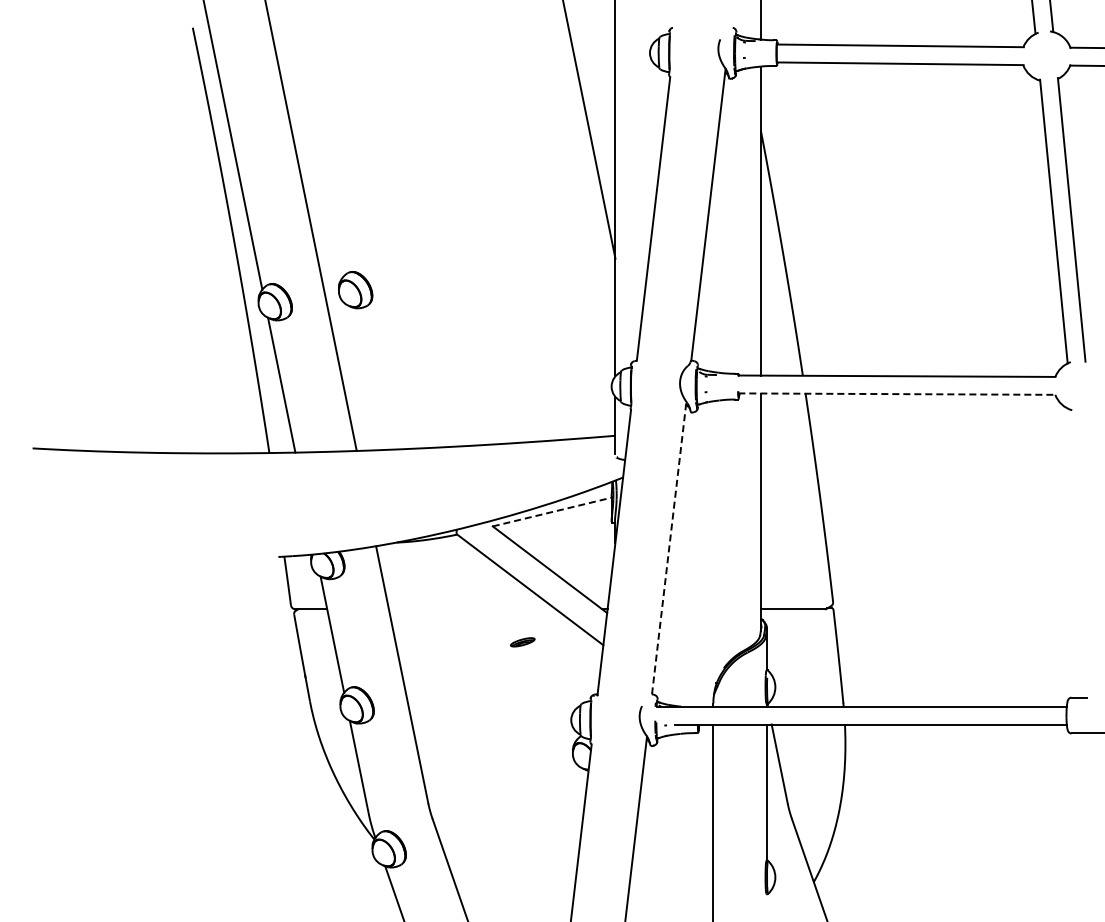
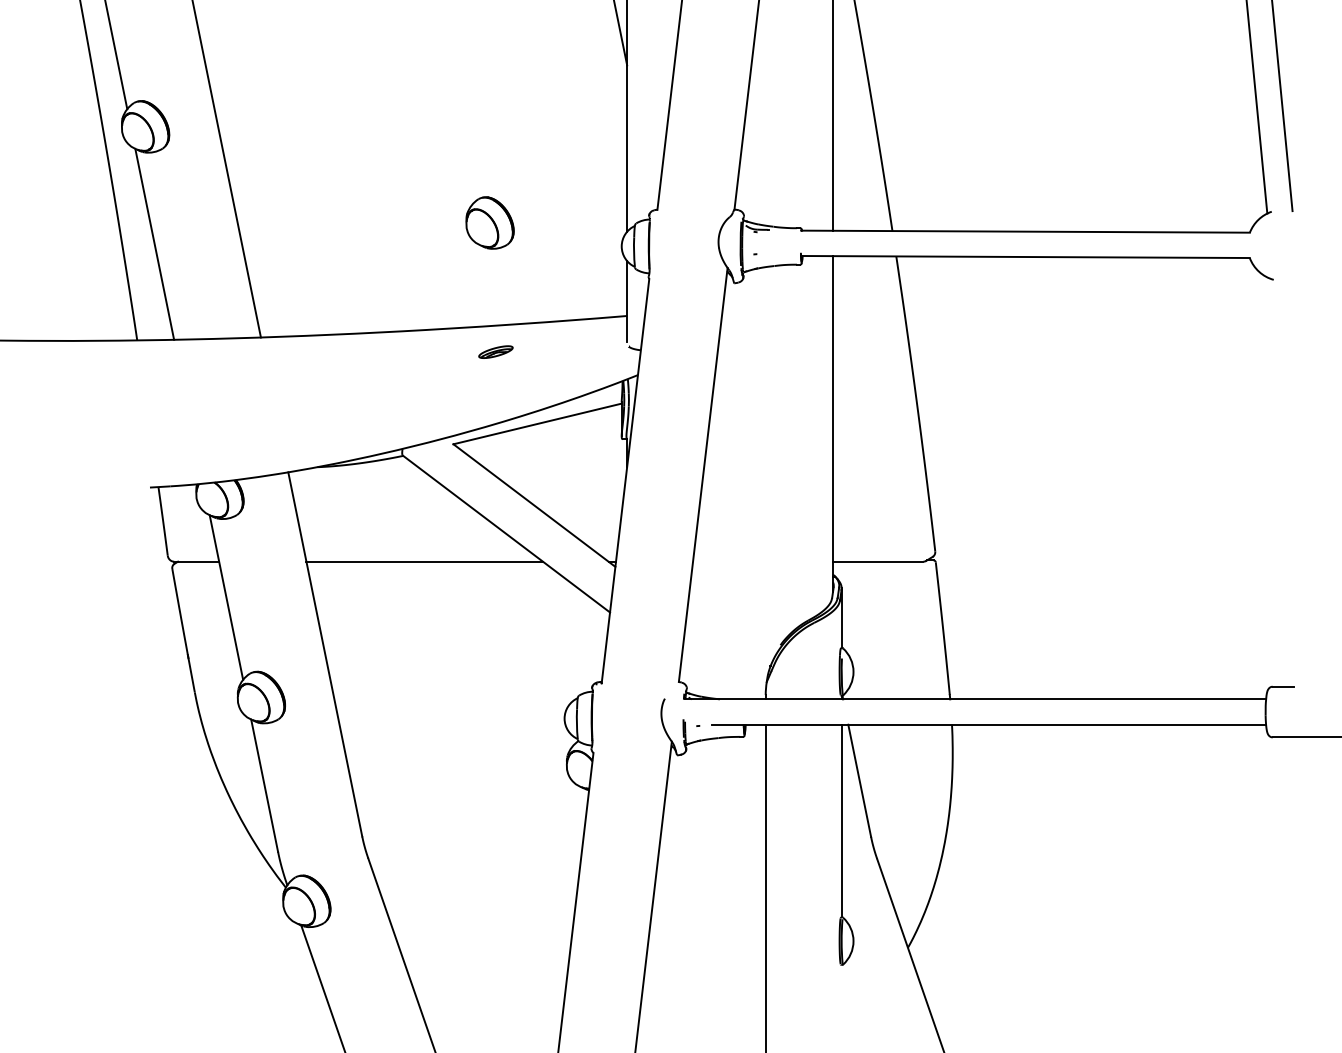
part: (355, 290) -> (489, 223), moved
line: (897, 394) -> (1026, 257), dashed -> solid
line: (552, 511) -> (538, 423), dashed -> solid
line: (669, 547) -> (703, 474), dashed -> solid
line: (472, 609) -> (424, 561), added
part: (522, 642) -> (495, 352), moved

